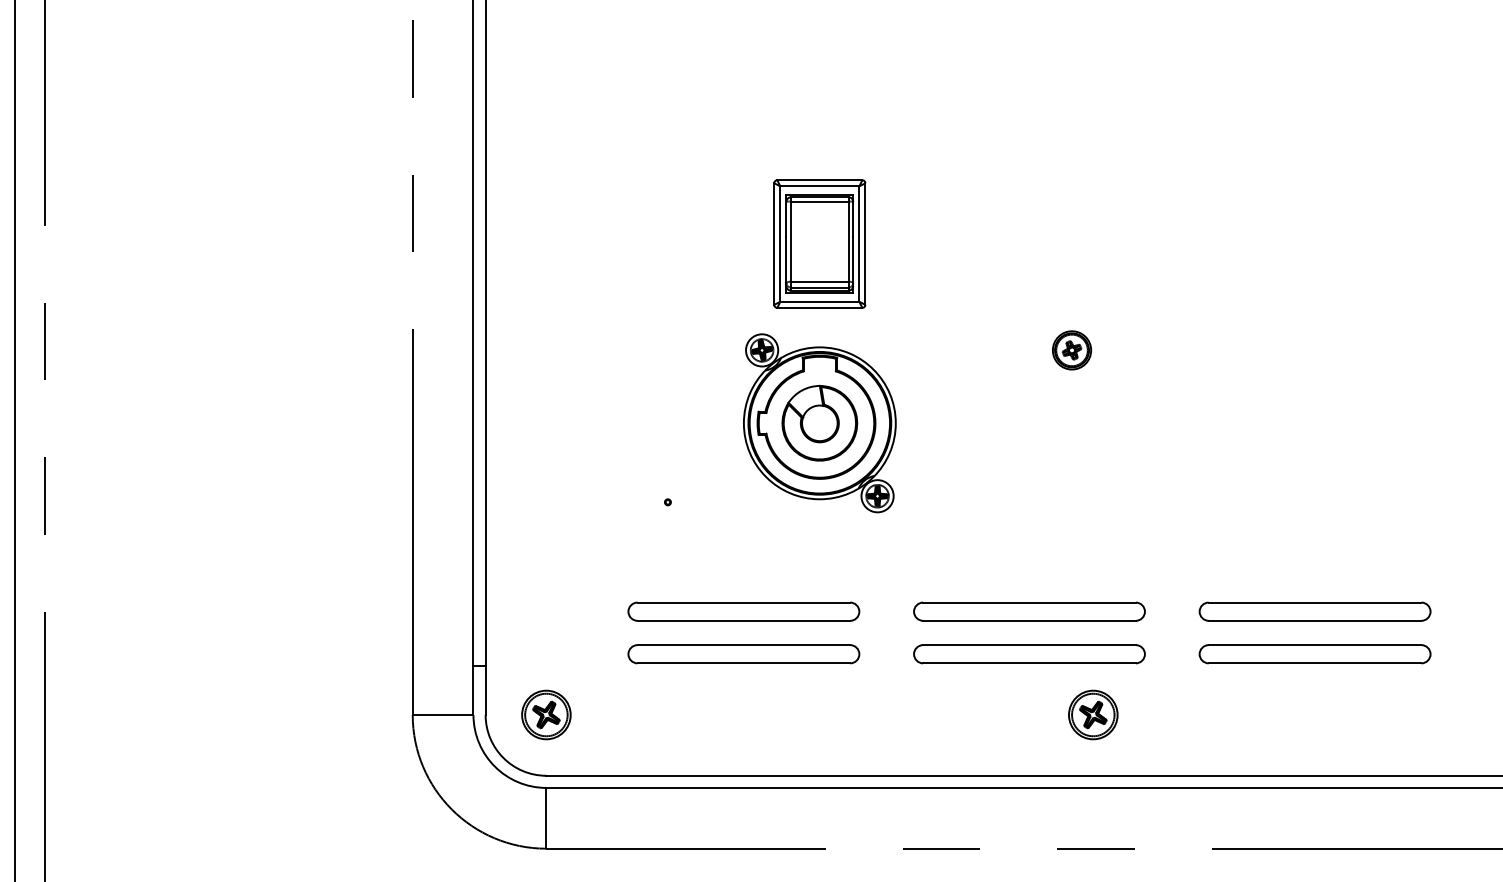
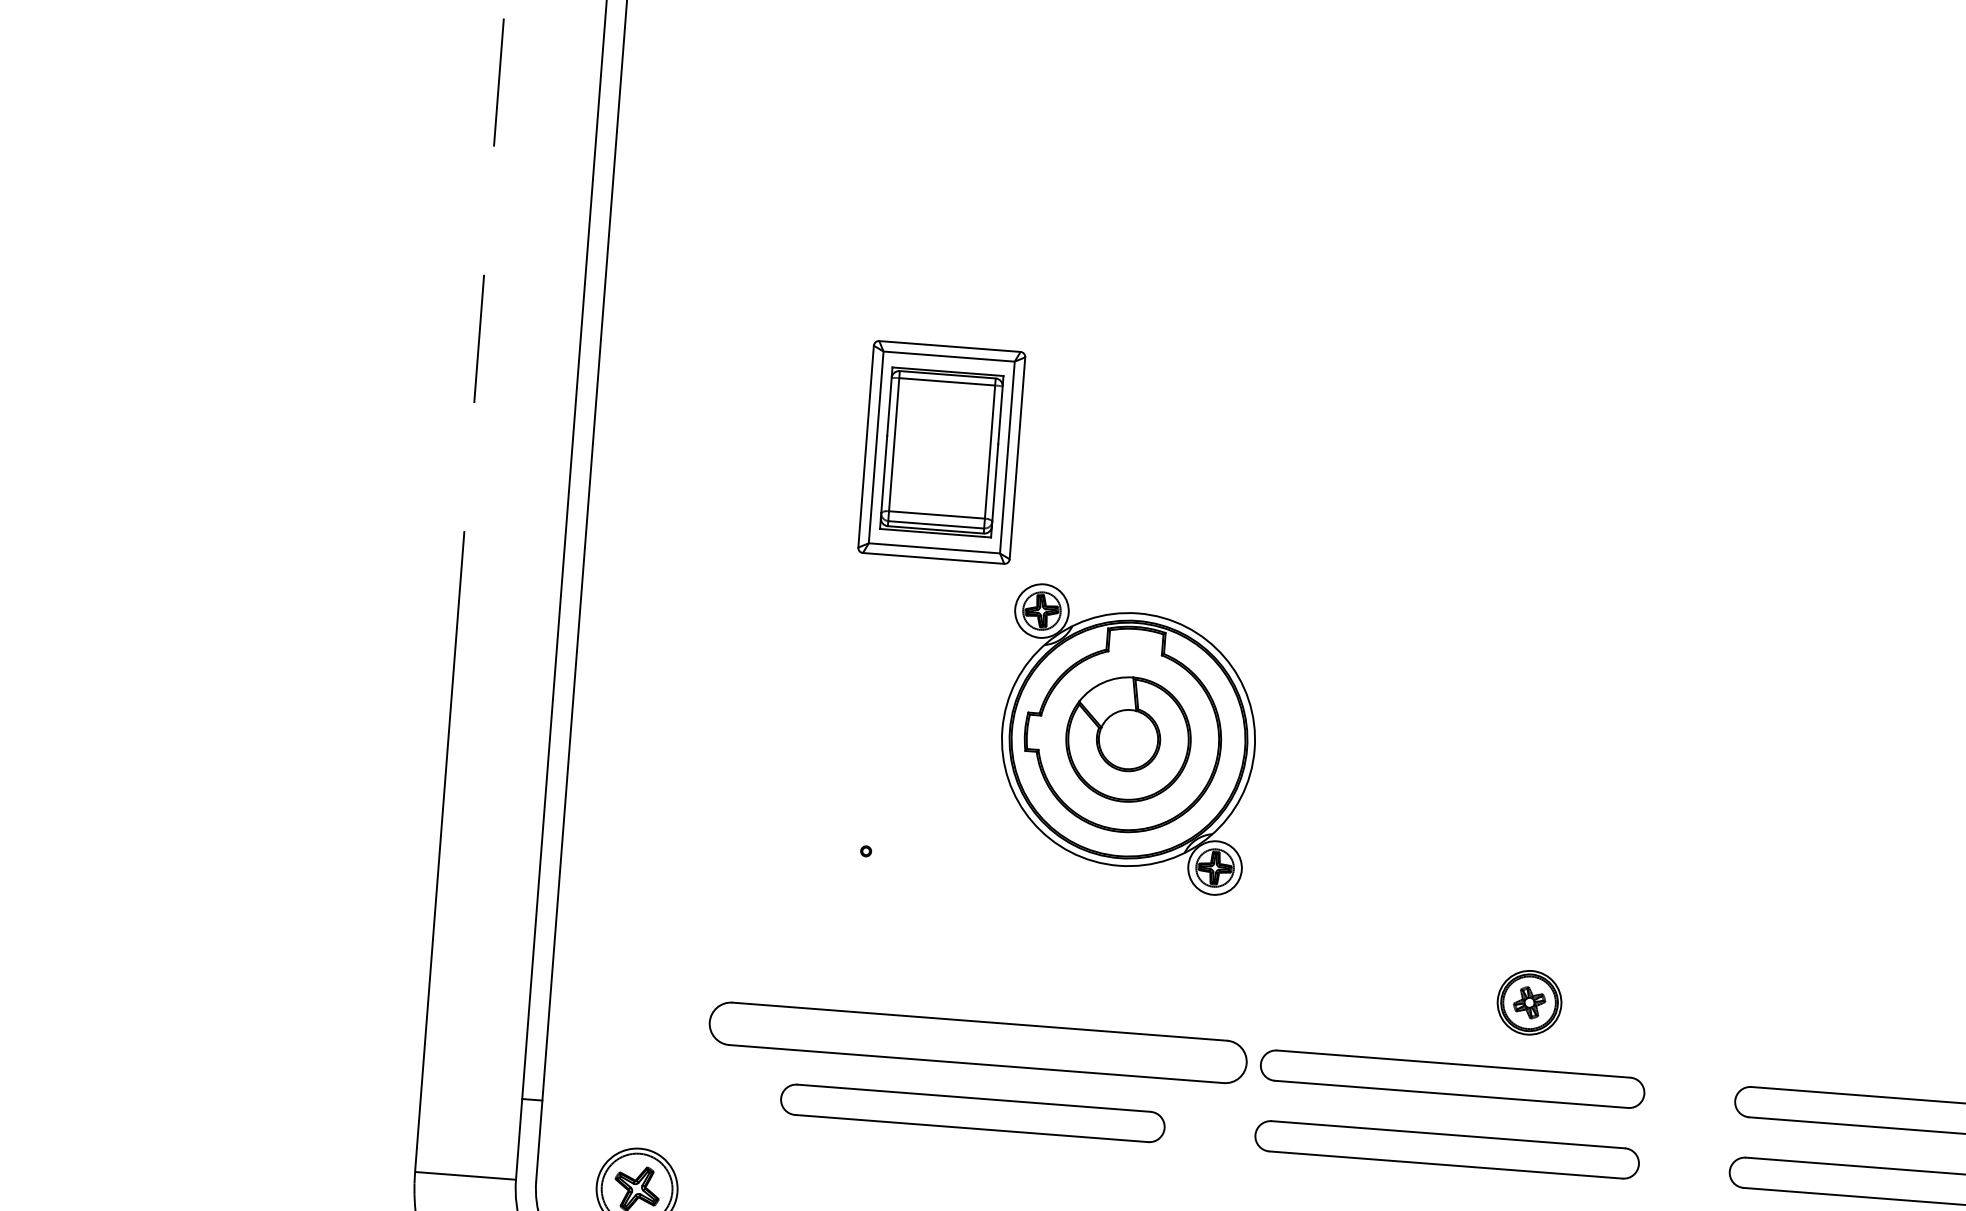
part: (819, 243) -> (941, 451), moved
part: (1072, 350) -> (1530, 1003), moved
part: (743, 611) -> (977, 1042), size x1.4

